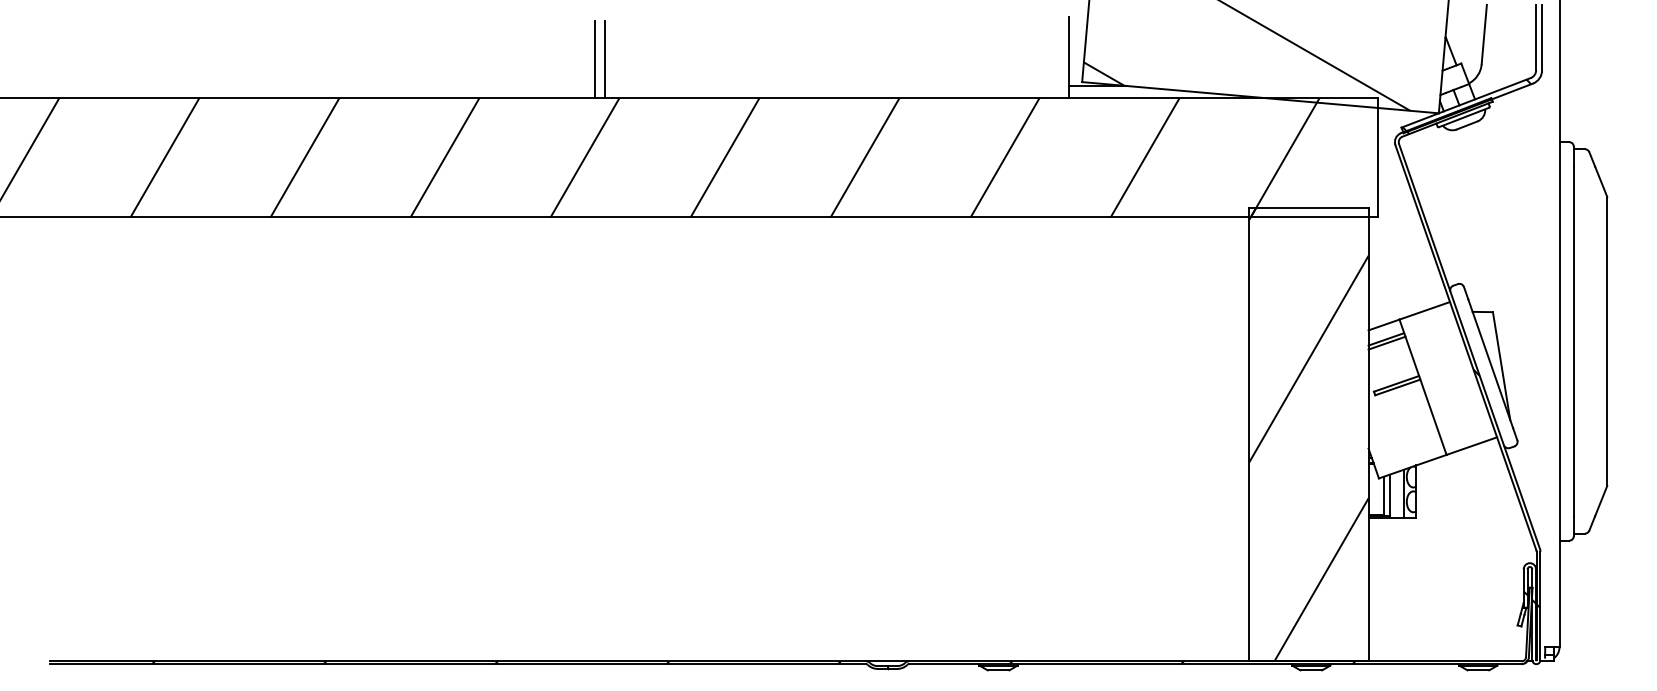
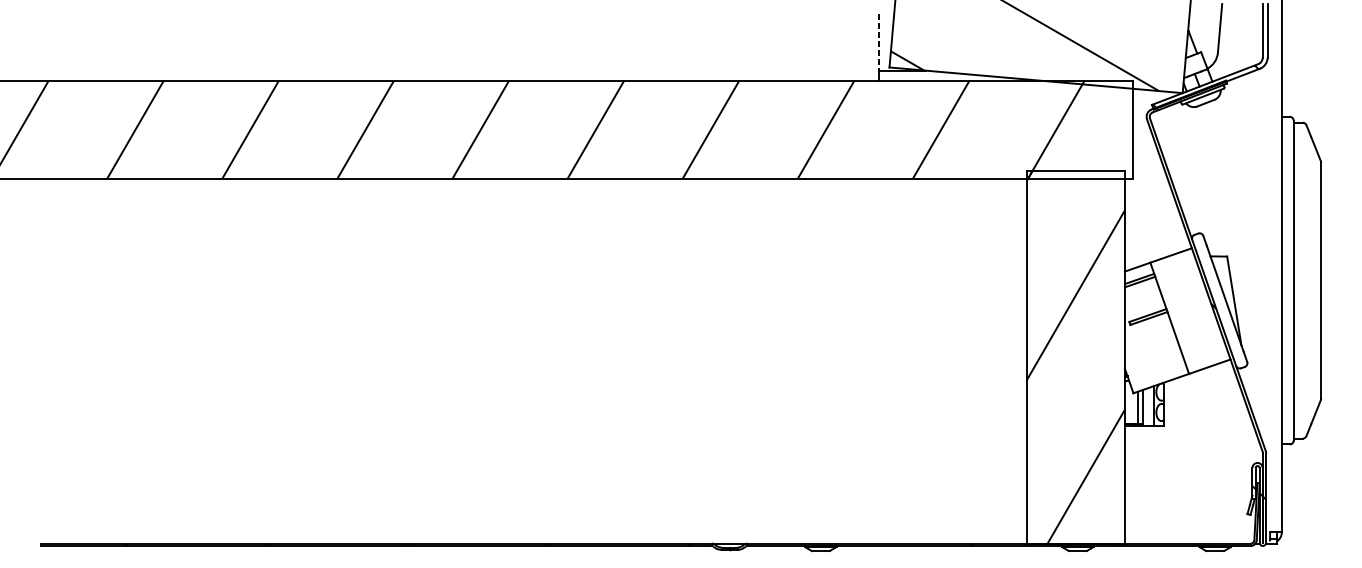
line: (1068, 51) -> (878, 42), solid -> dashed
line: (595, 58) -> (489, 48), removed
line: (604, 58) -> (496, 48), removed

